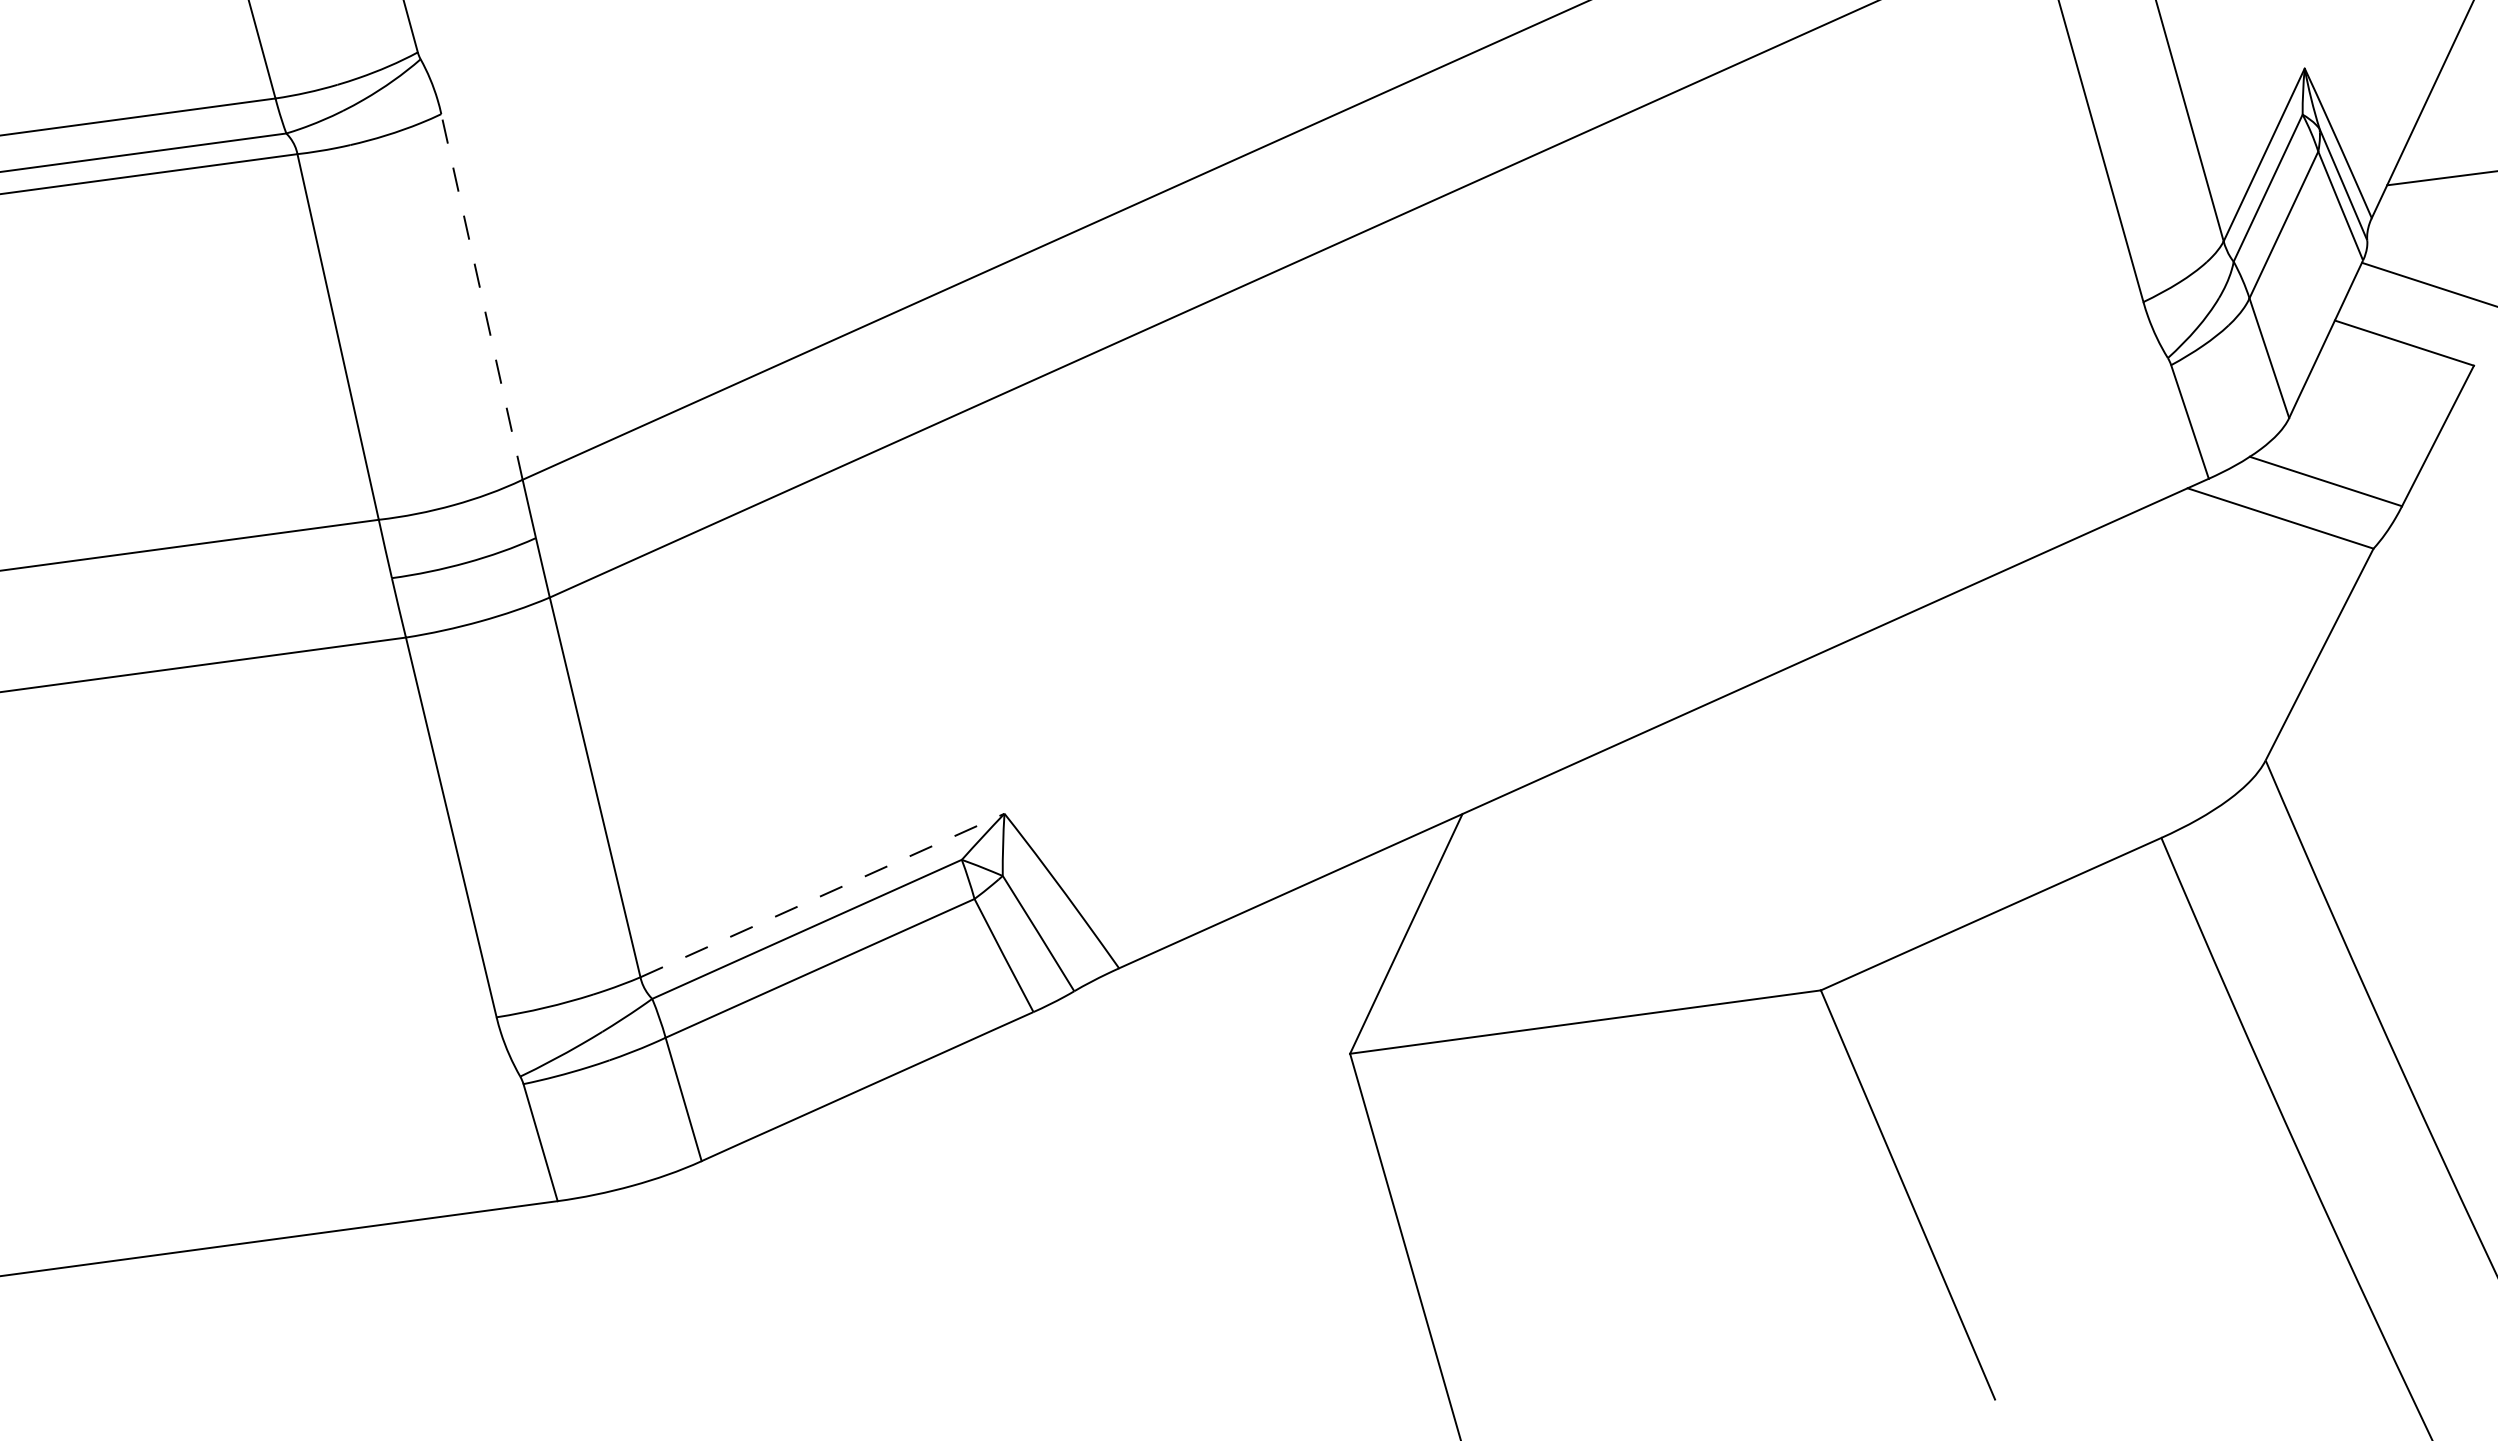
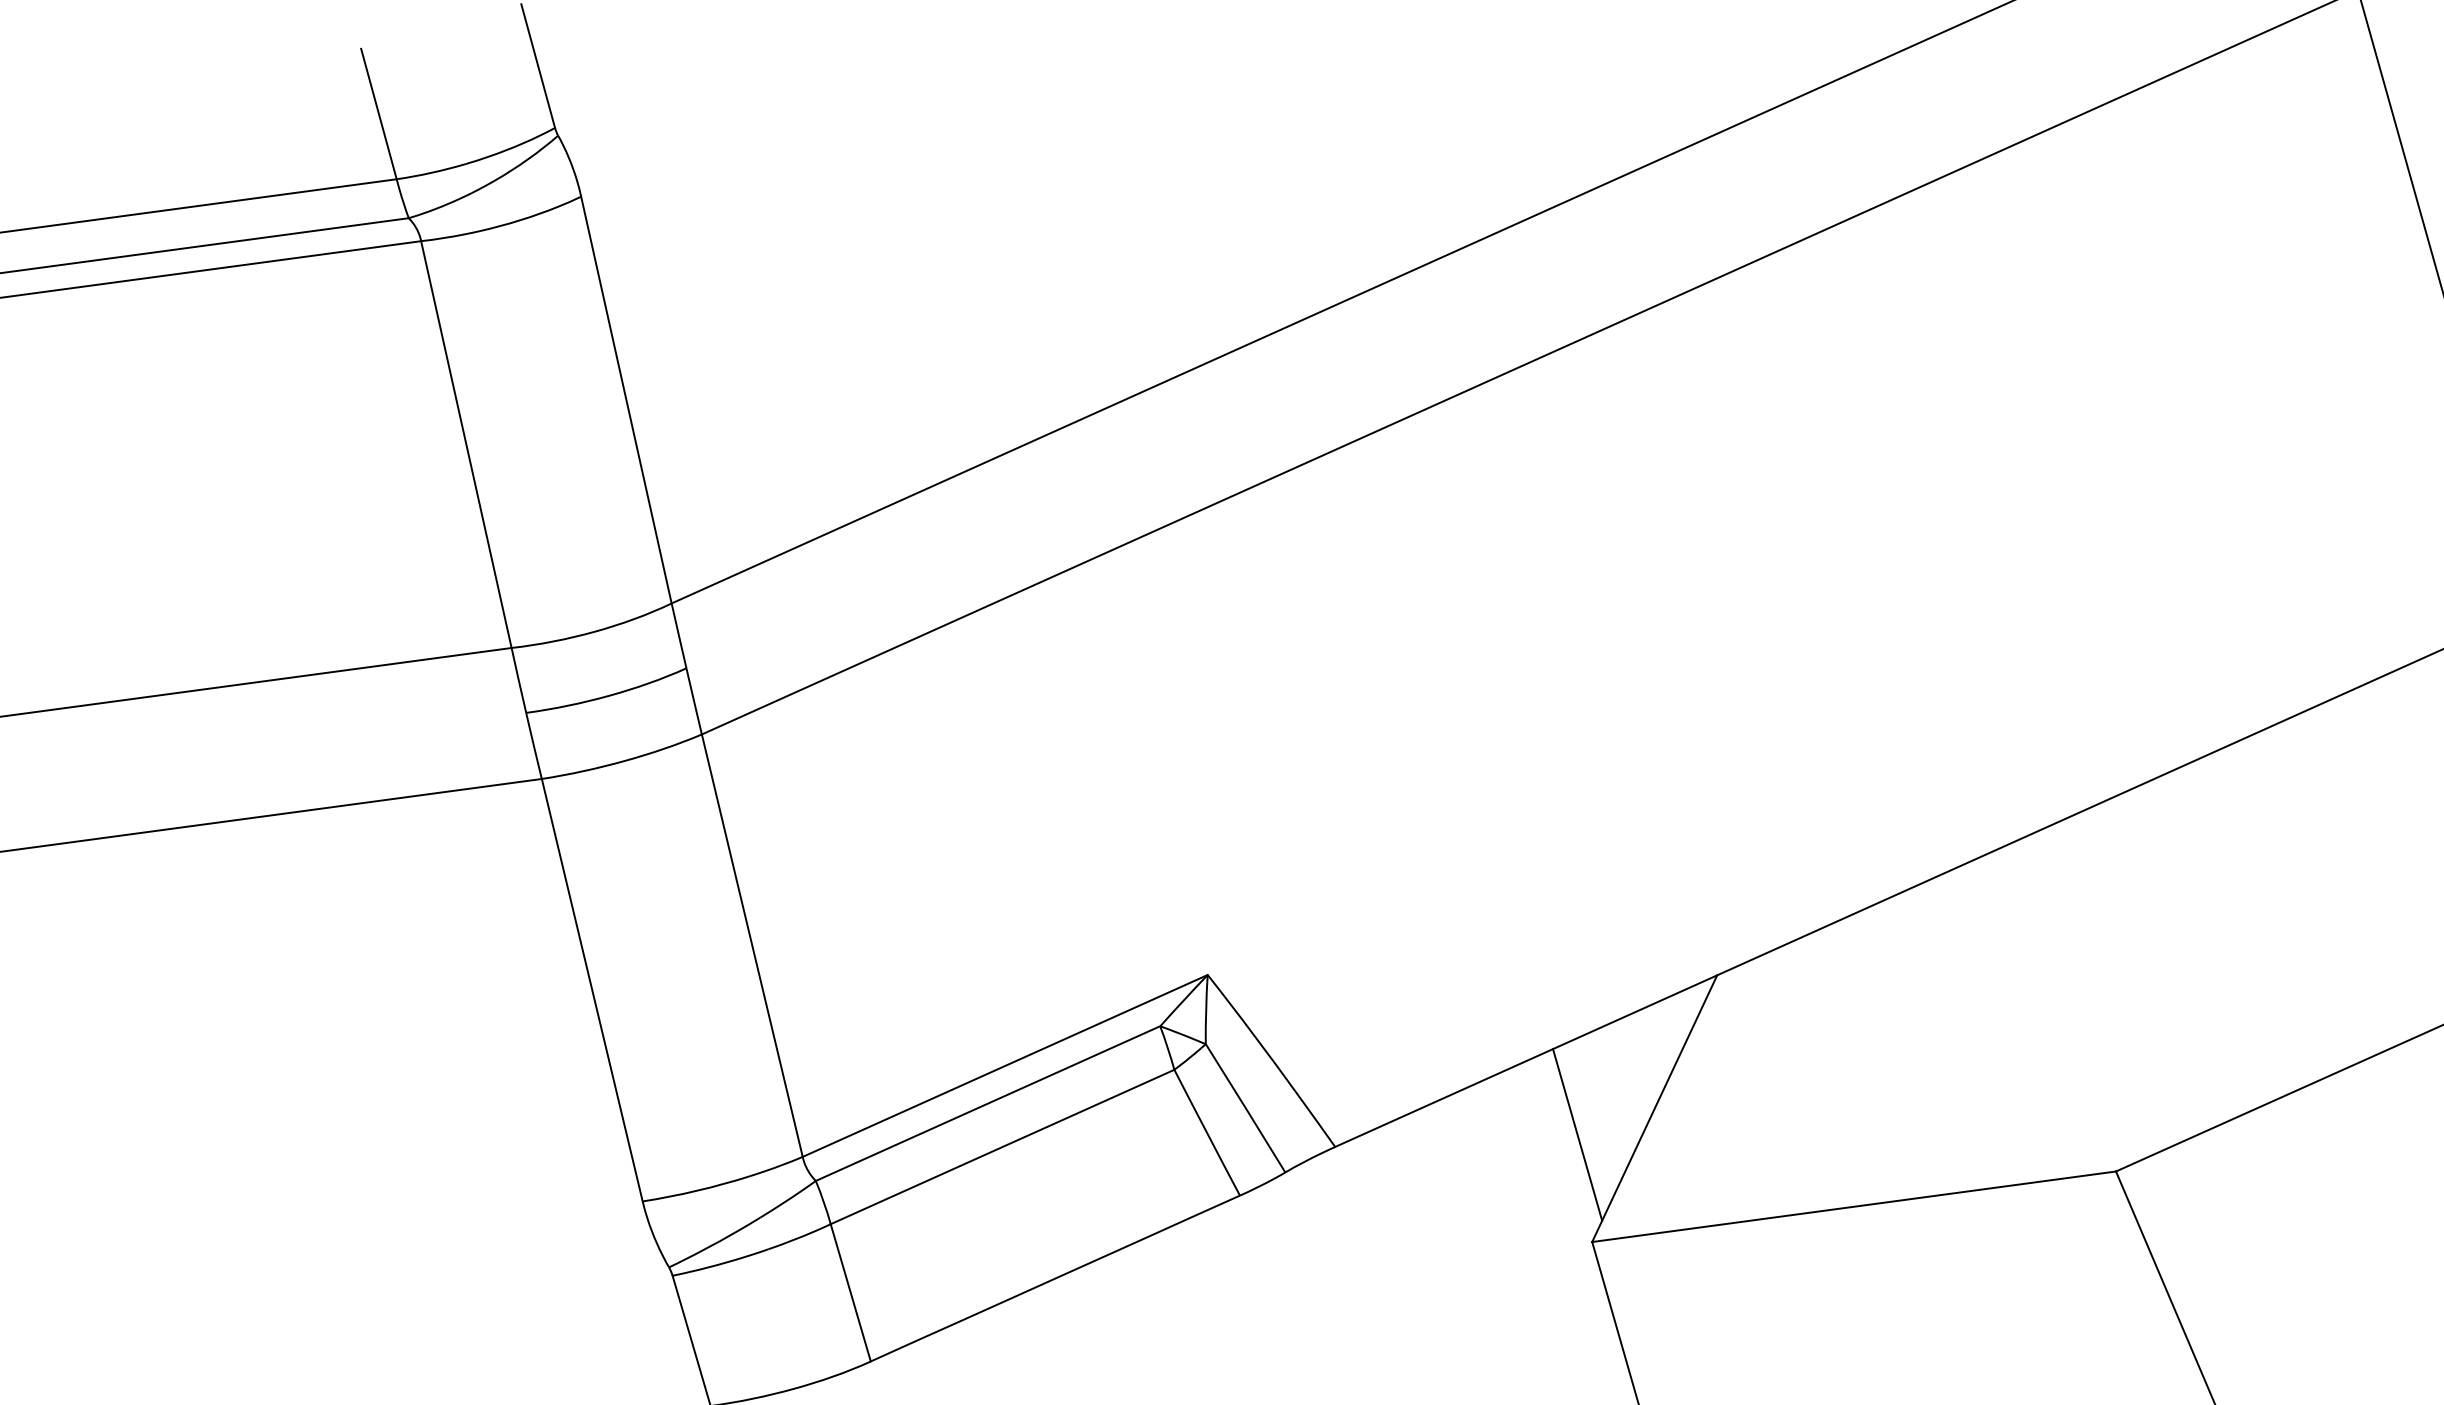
line: (481, 296) -> (625, 399), dashed -> solid
line: (822, 895) -> (1005, 1065), dashed -> solid
line: (1336, 957) -> (1577, 1134), added

